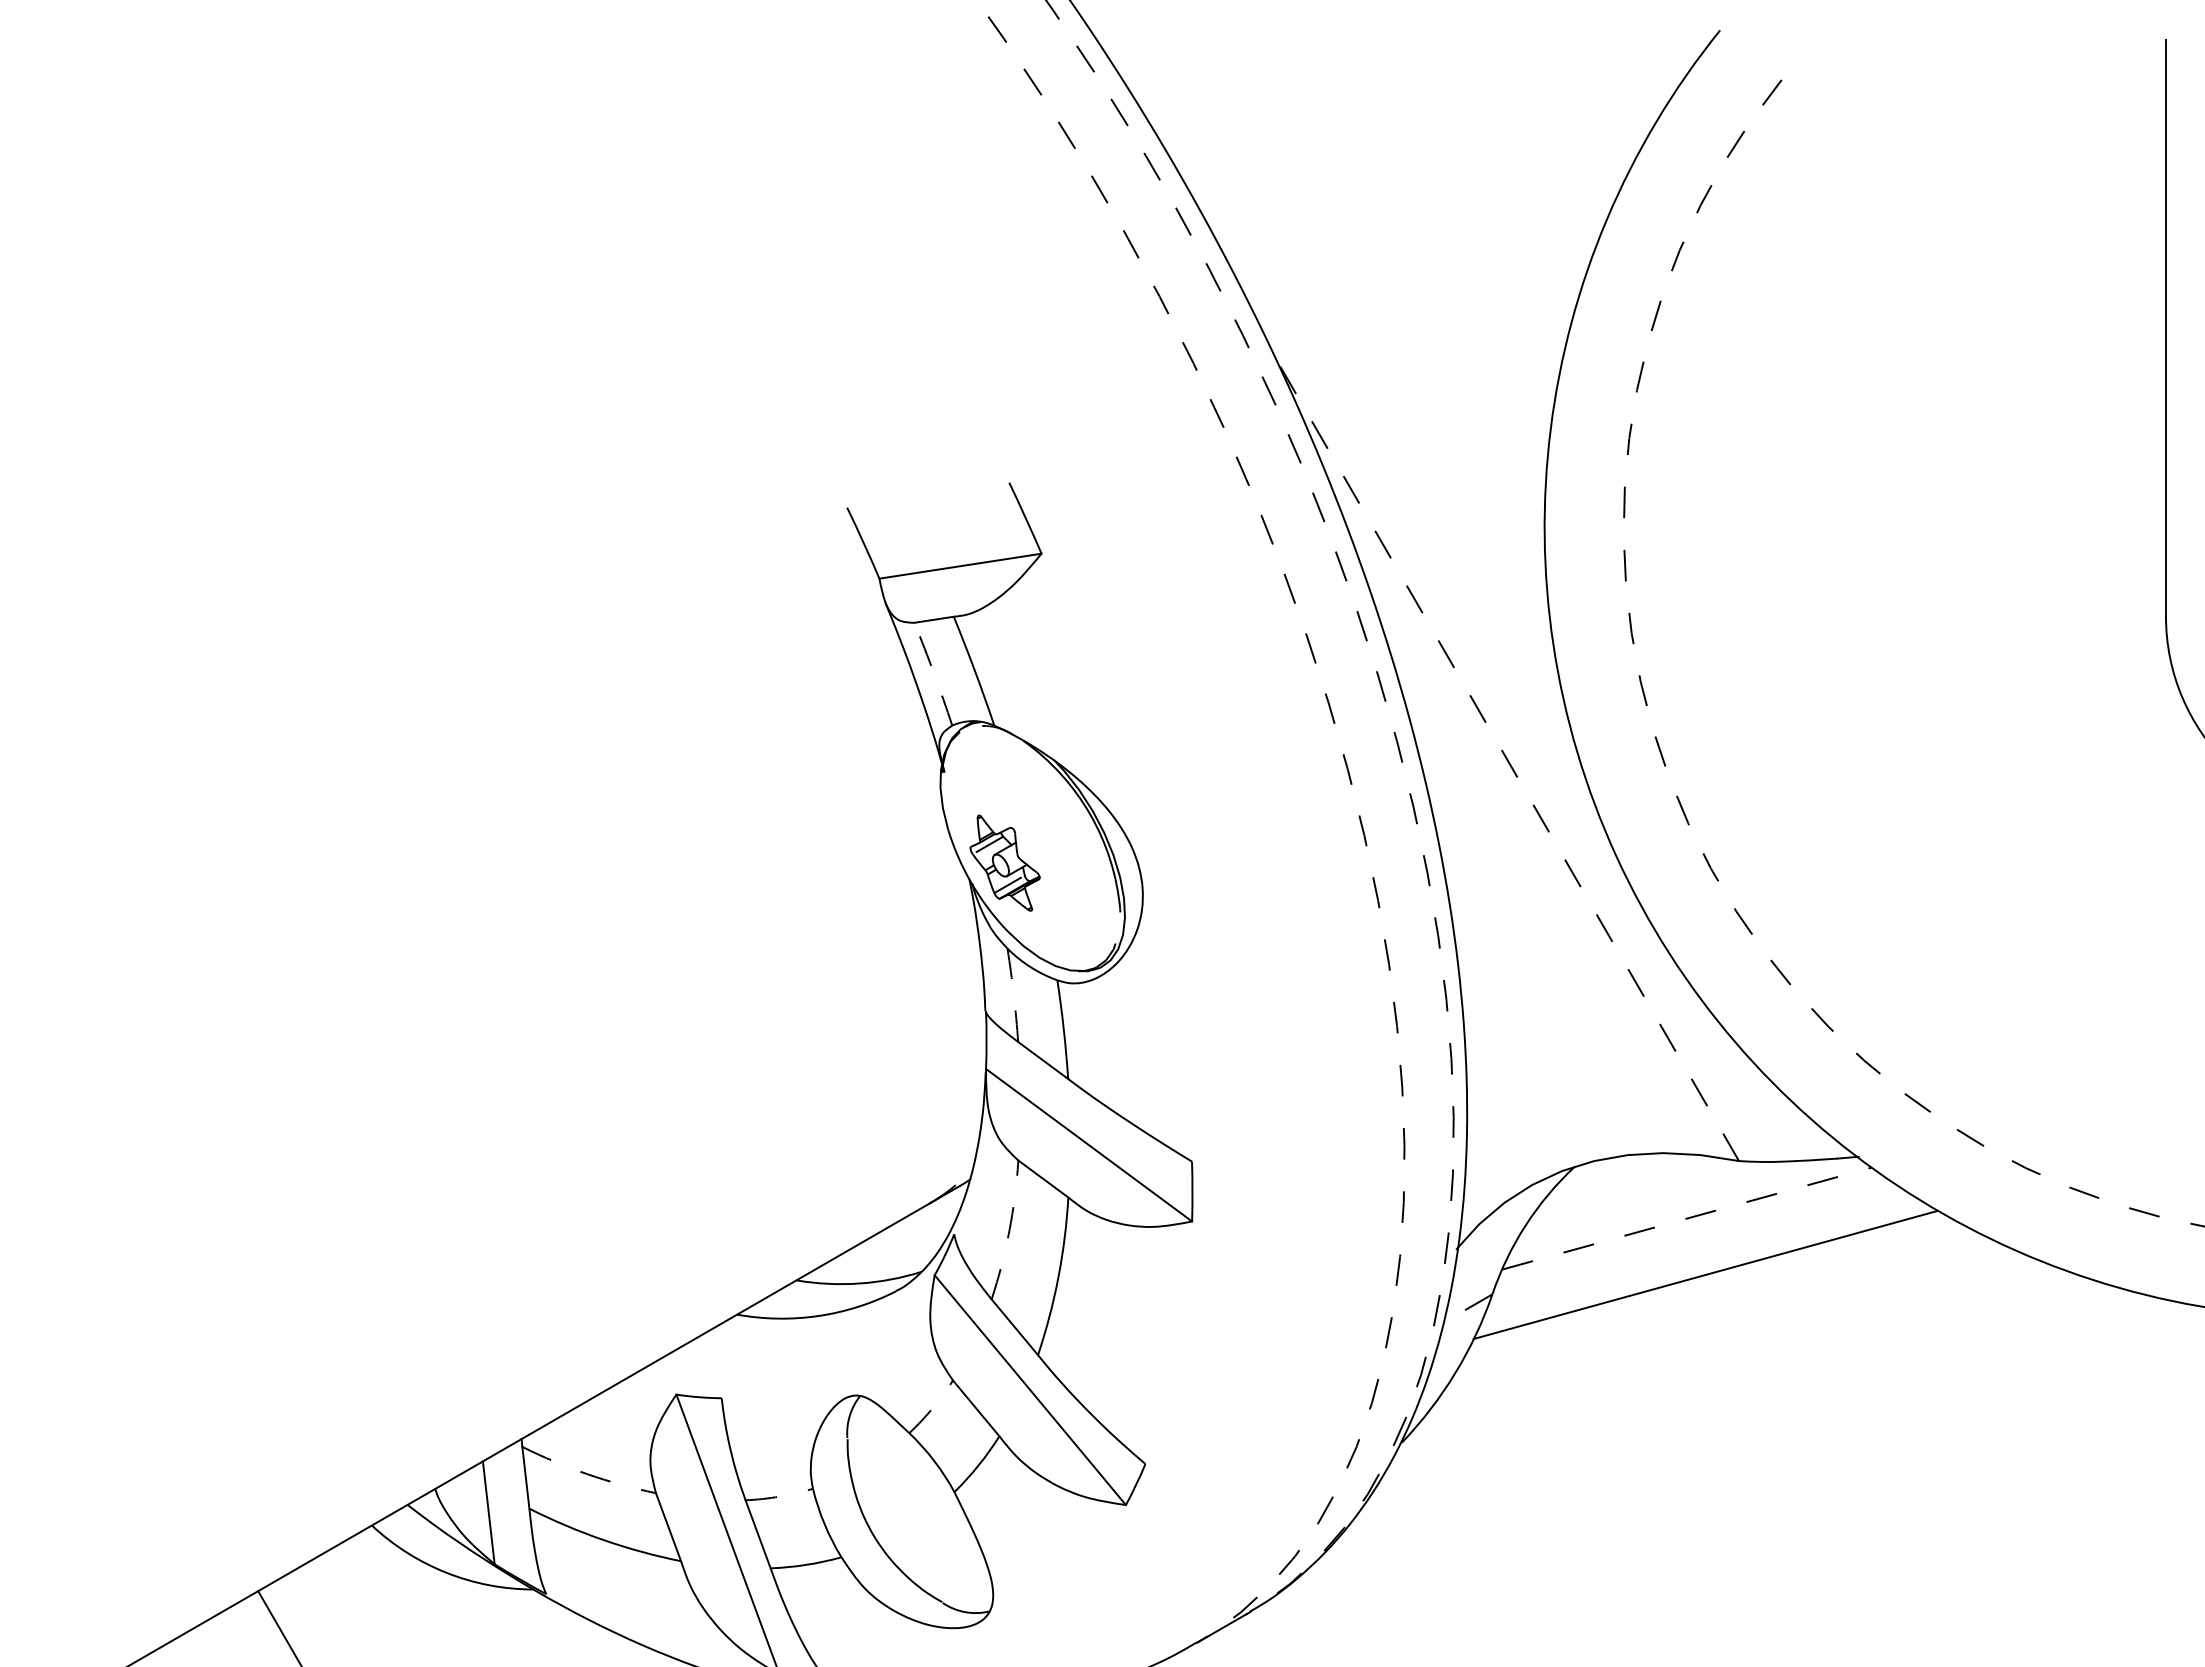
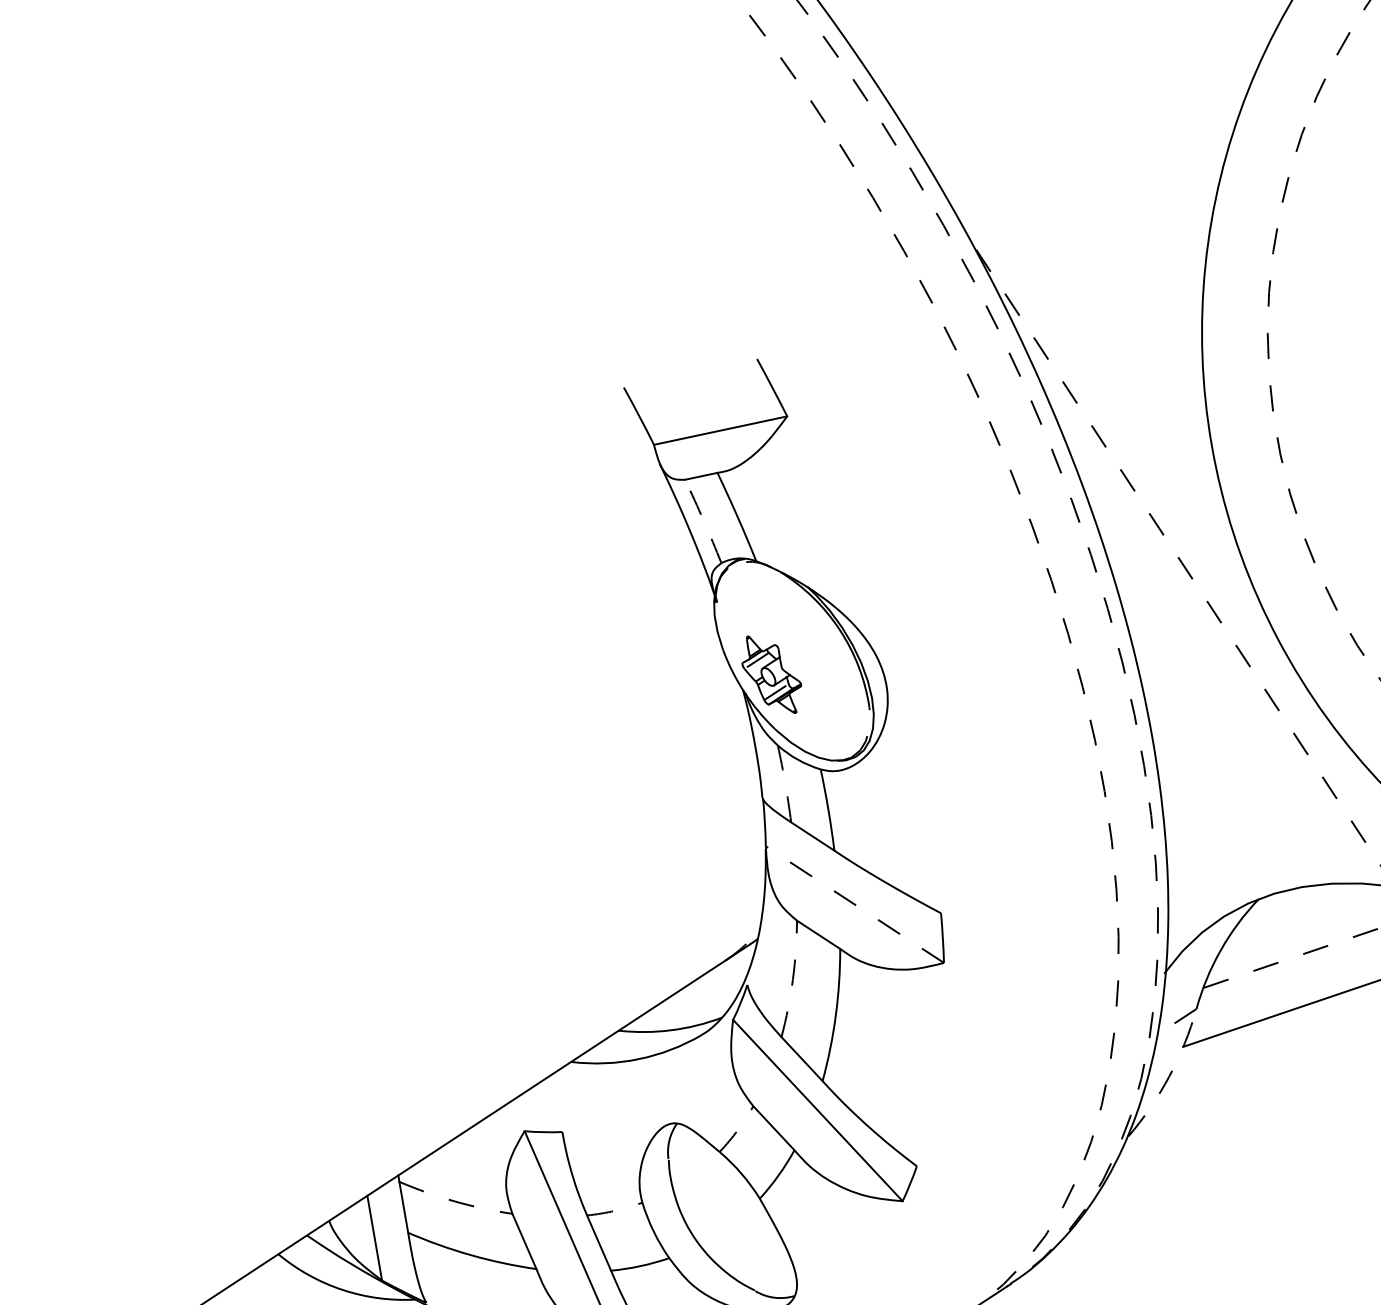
line: (1088, 1144) -> (854, 904), solid -> dashed
arc: (1455, 1373) -> (1169, 1076), solid -> dashed

